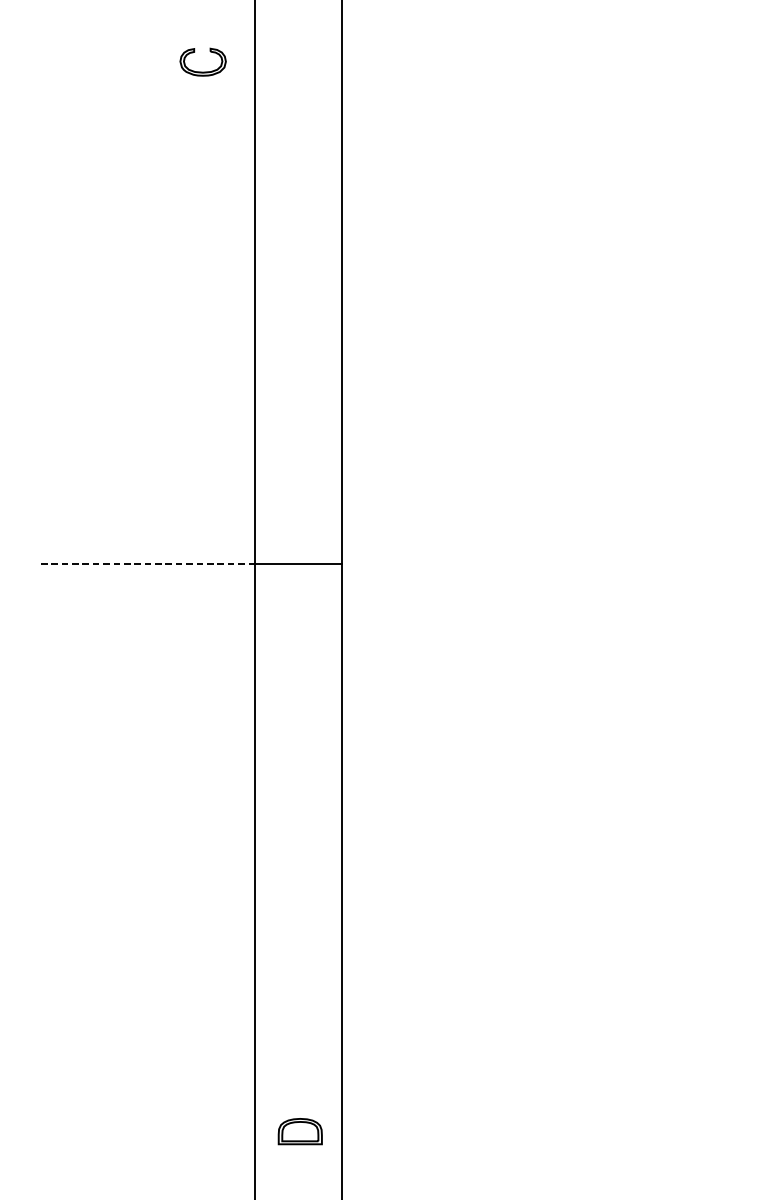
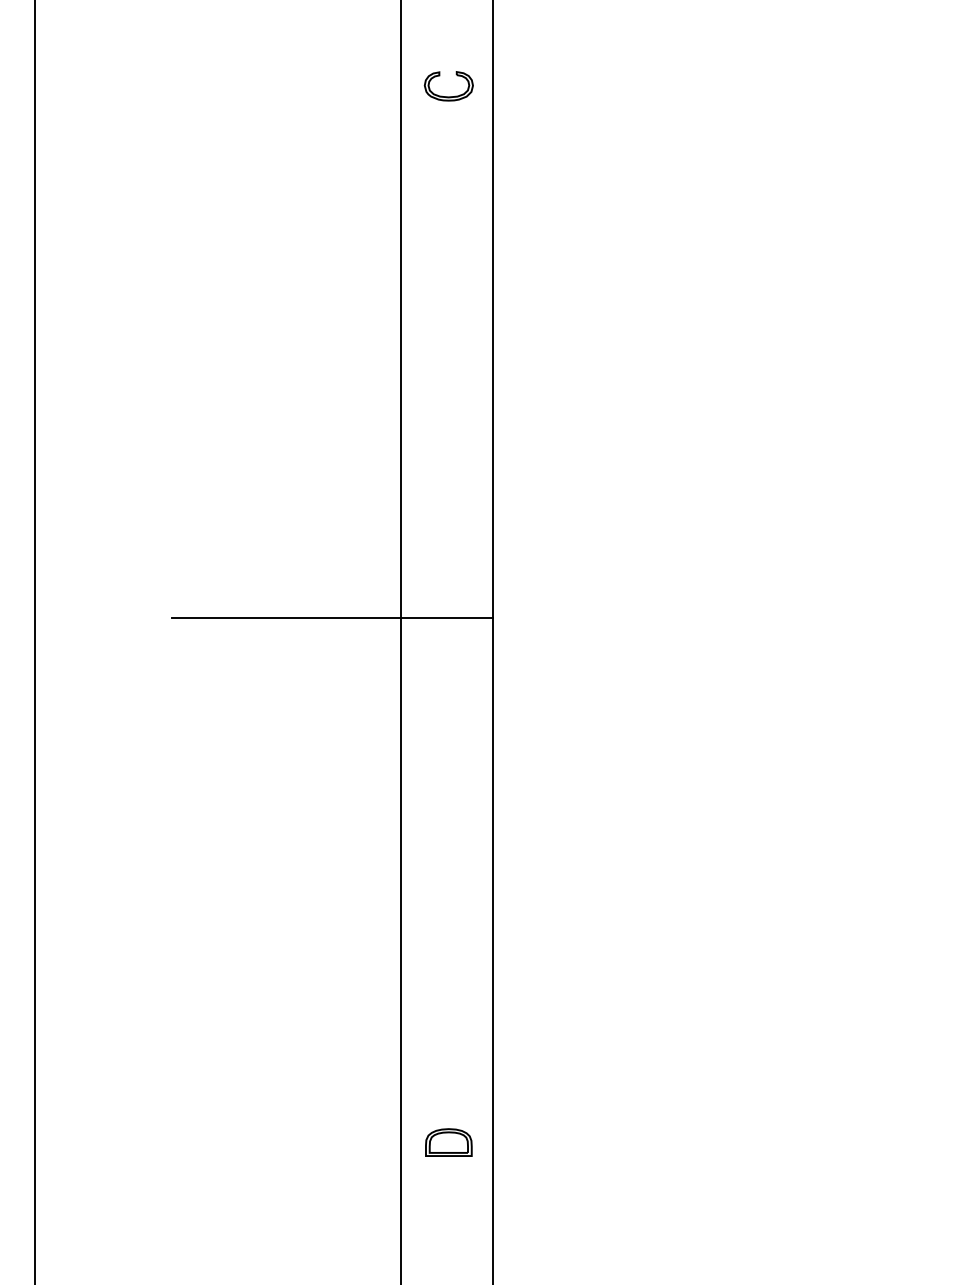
part: (202, 71) -> (448, 96), moved
line: (147, 564) -> (286, 618), dashed -> solid
part: (299, 1131) -> (448, 1142), moved

